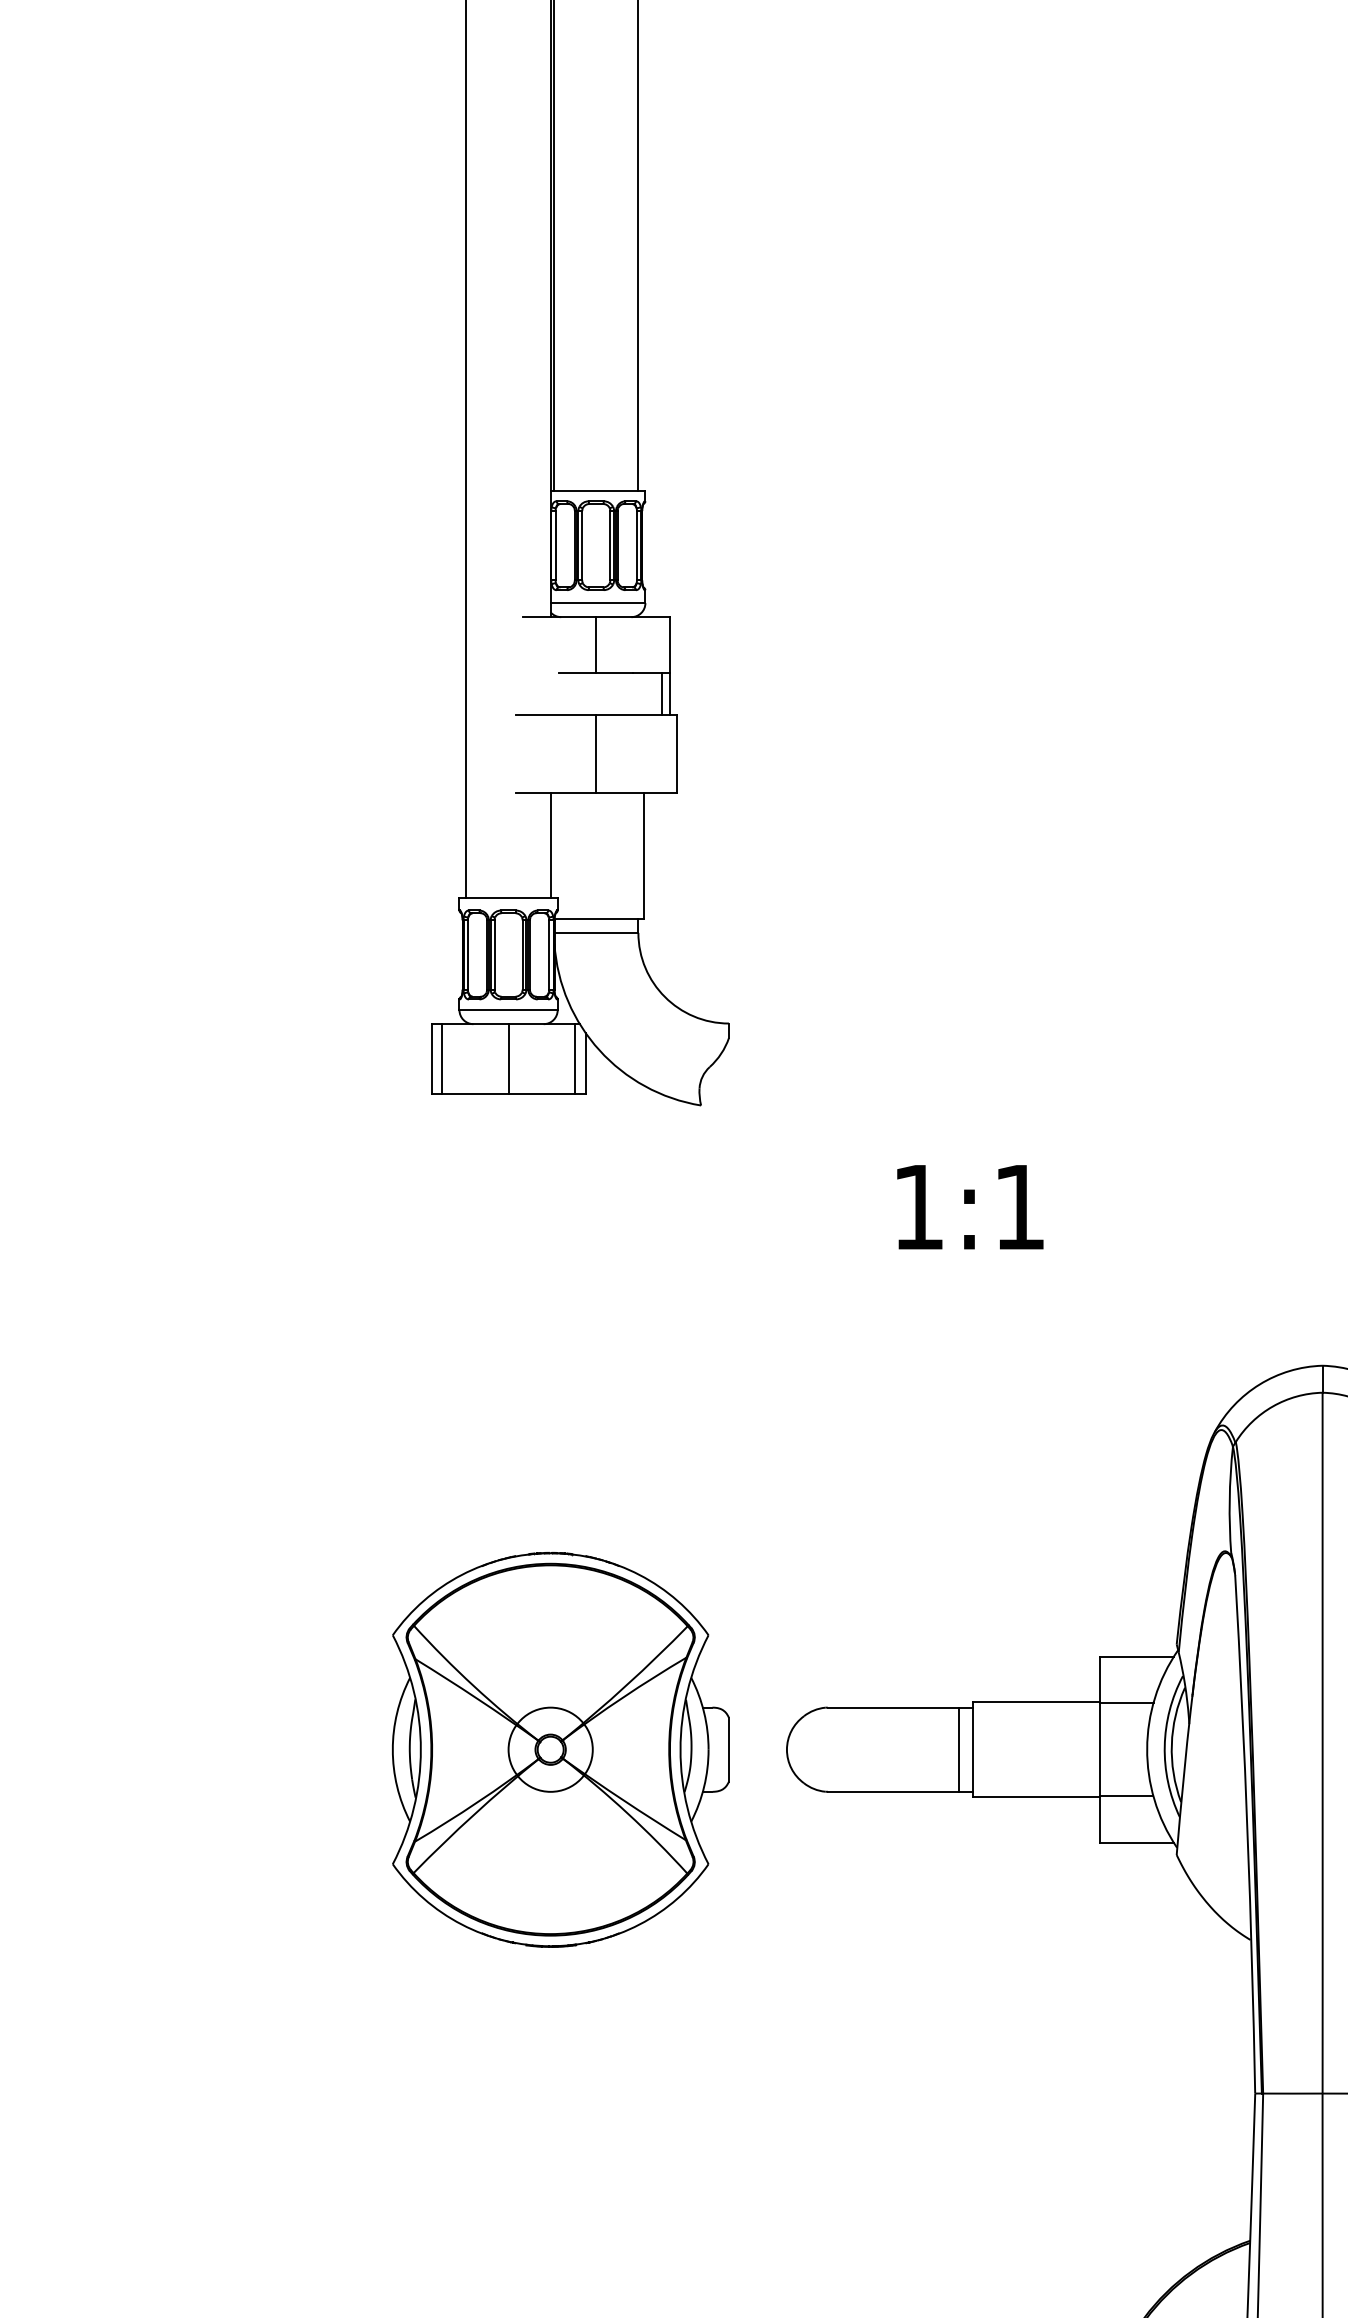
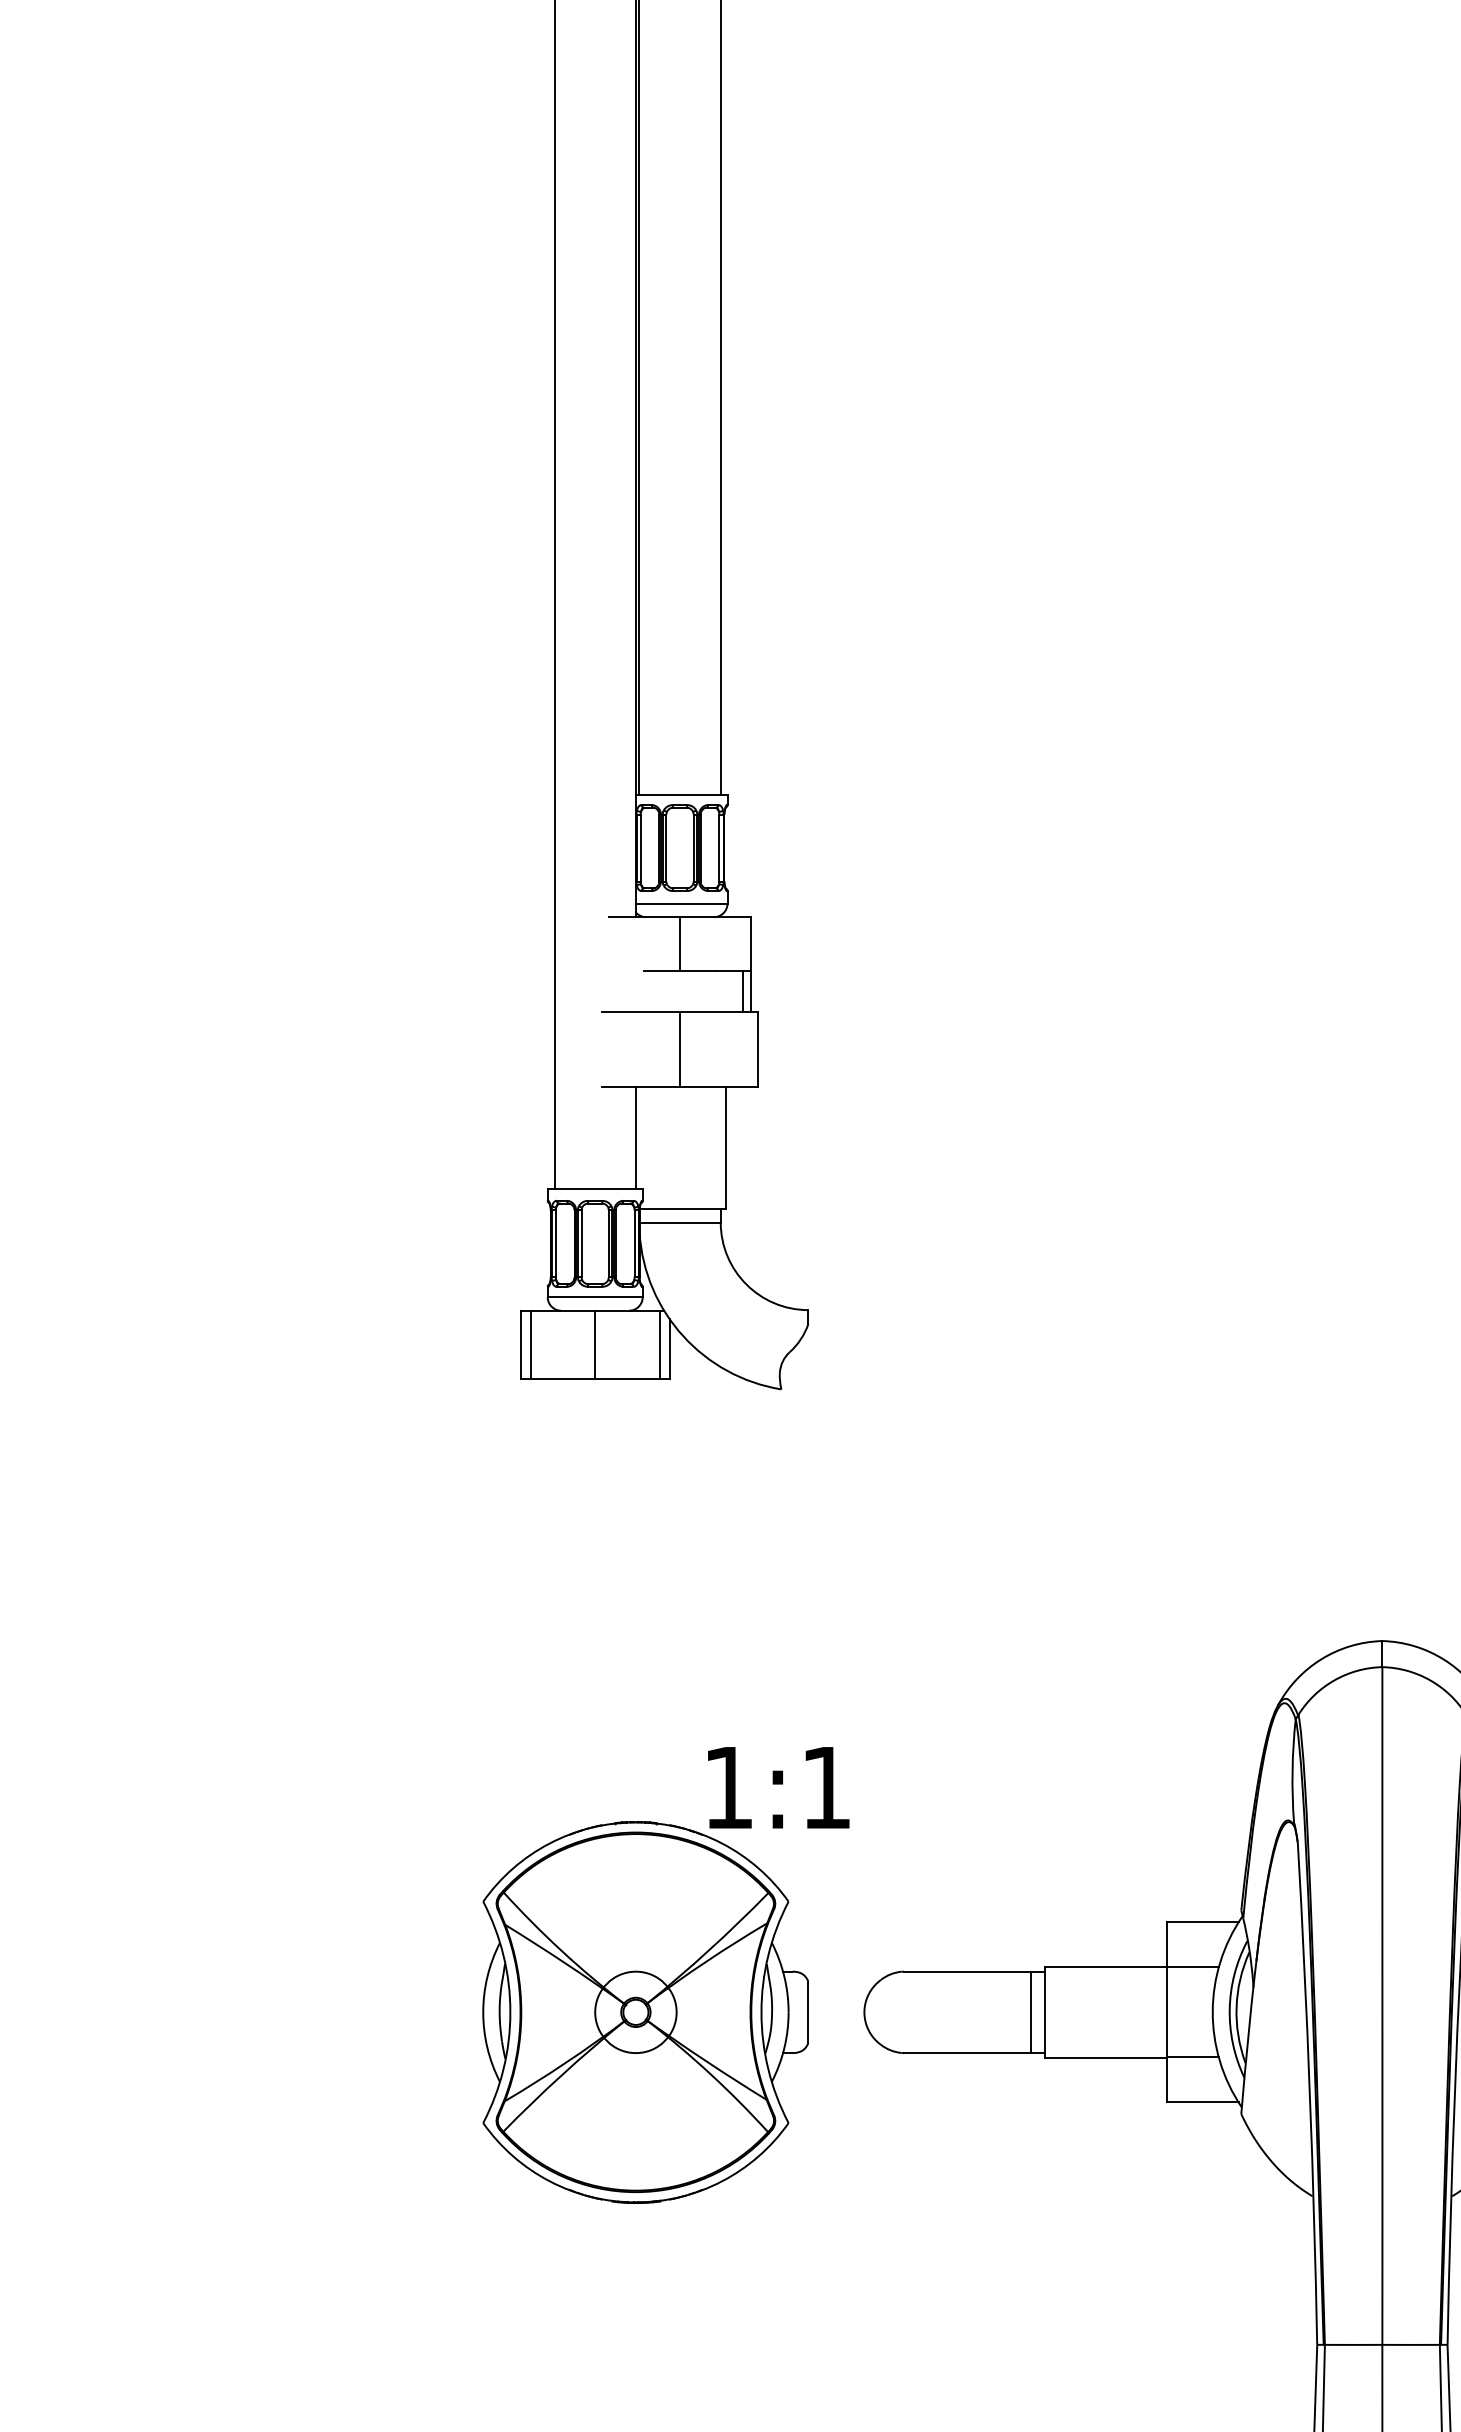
text: (970, 1206) -> (778, 1787), moved

